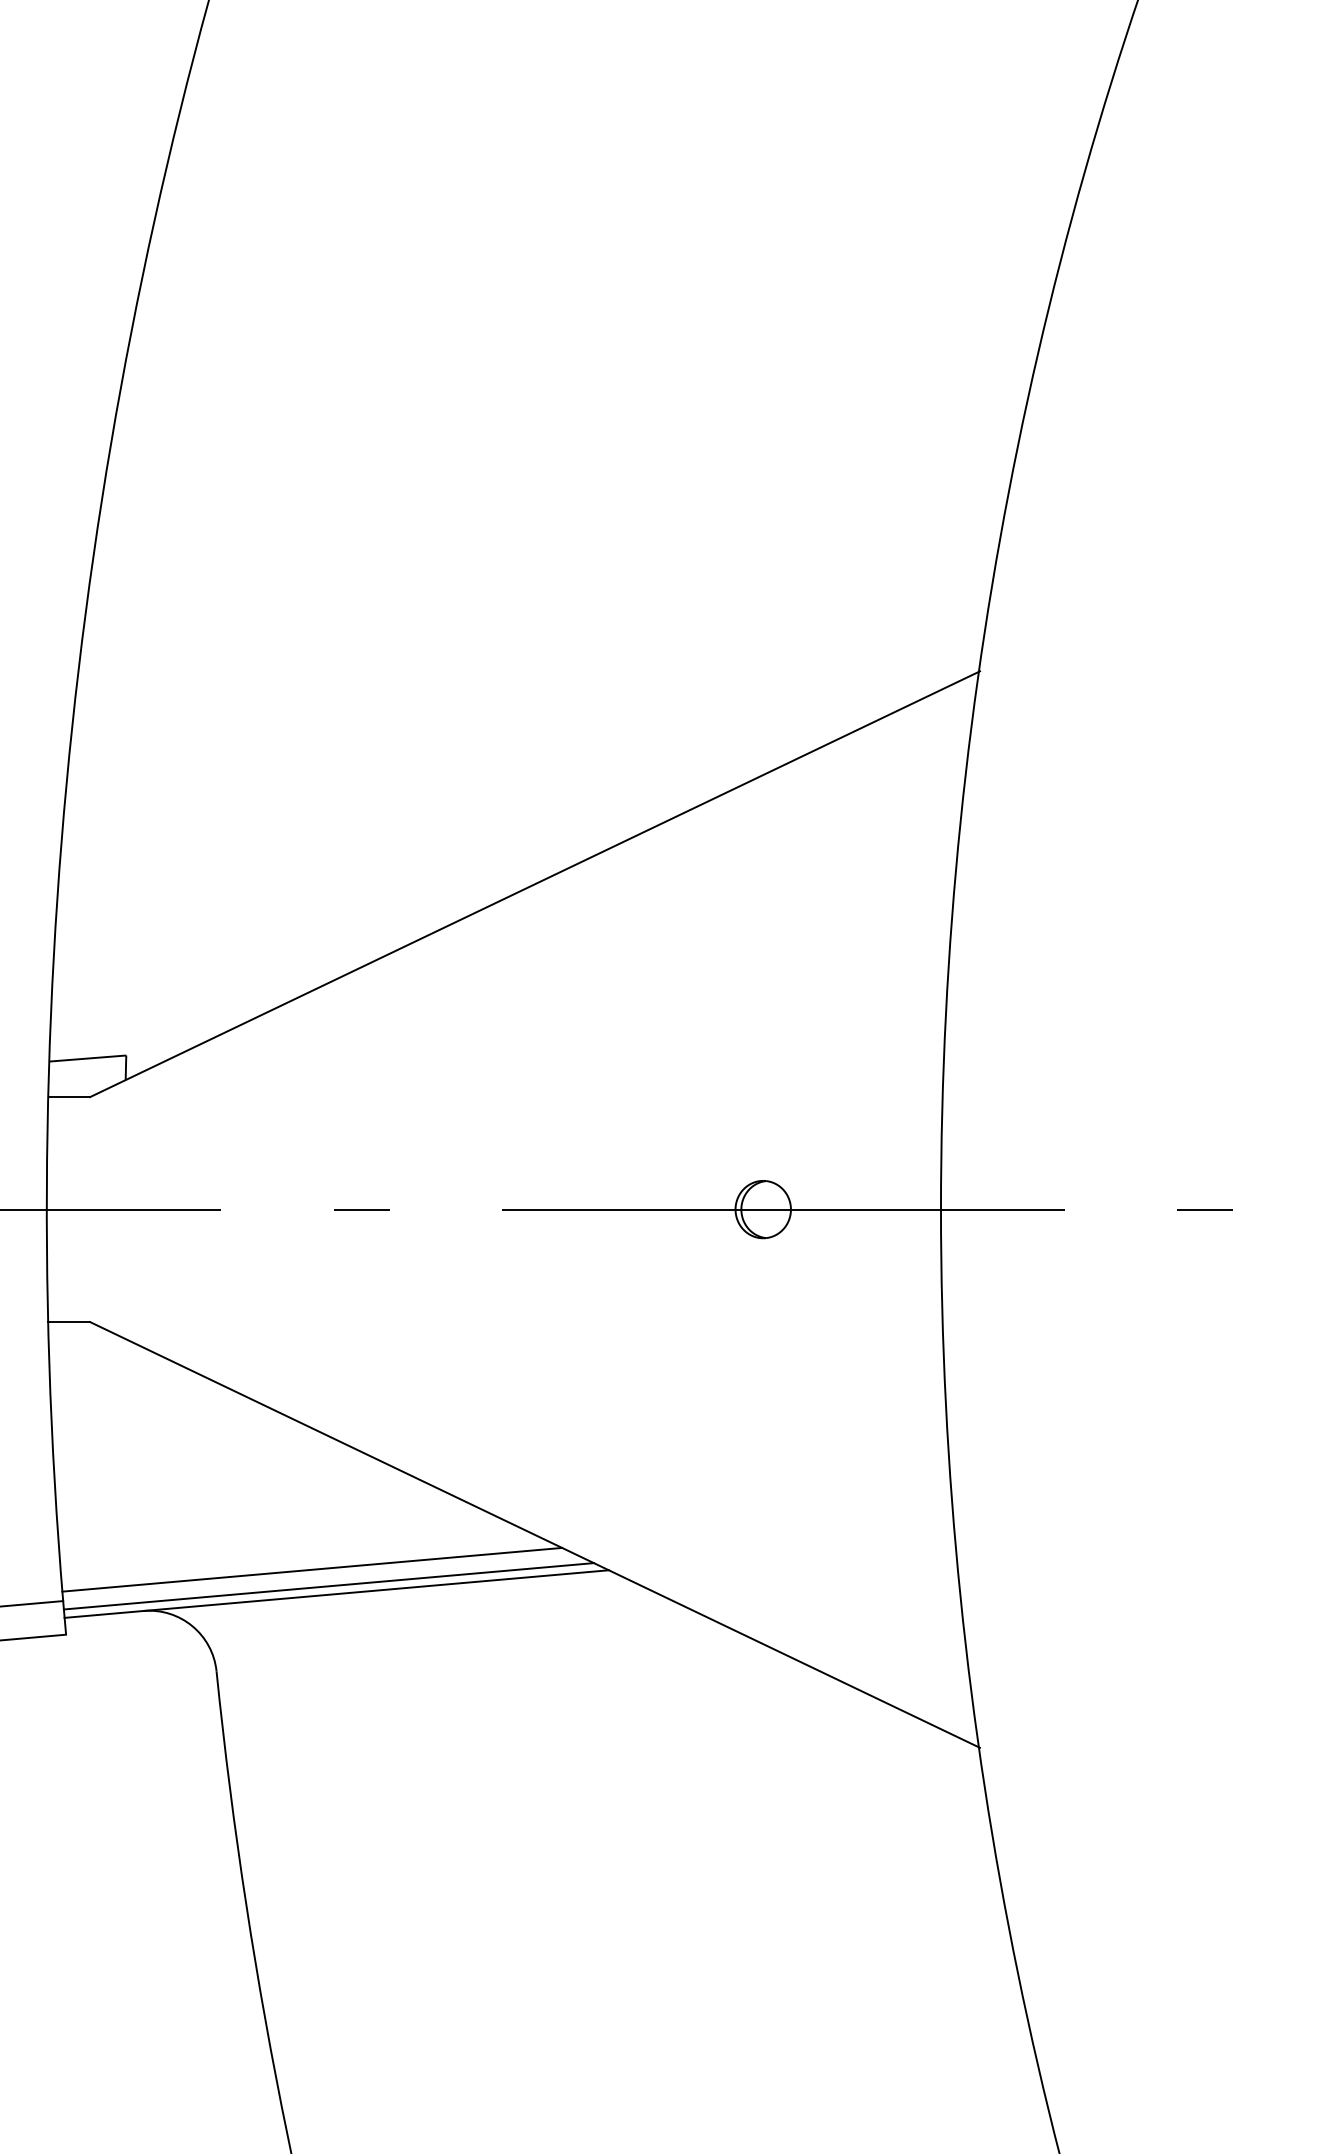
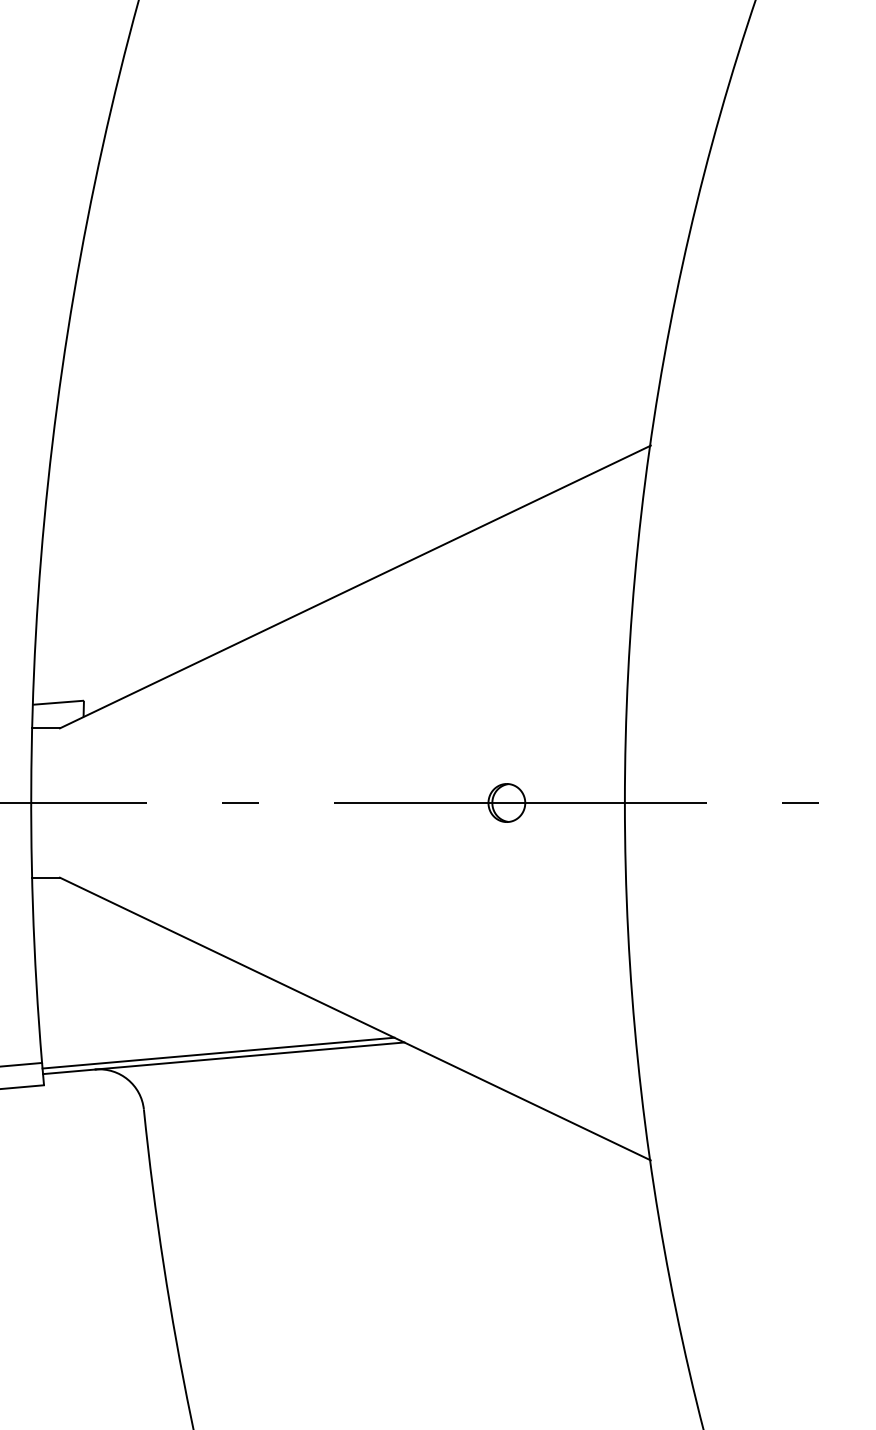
line: (312, 1568) -> (207, 1041), removed

